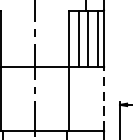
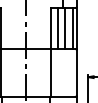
line: (103, 98) -> (76, 72), dashed -> solid

